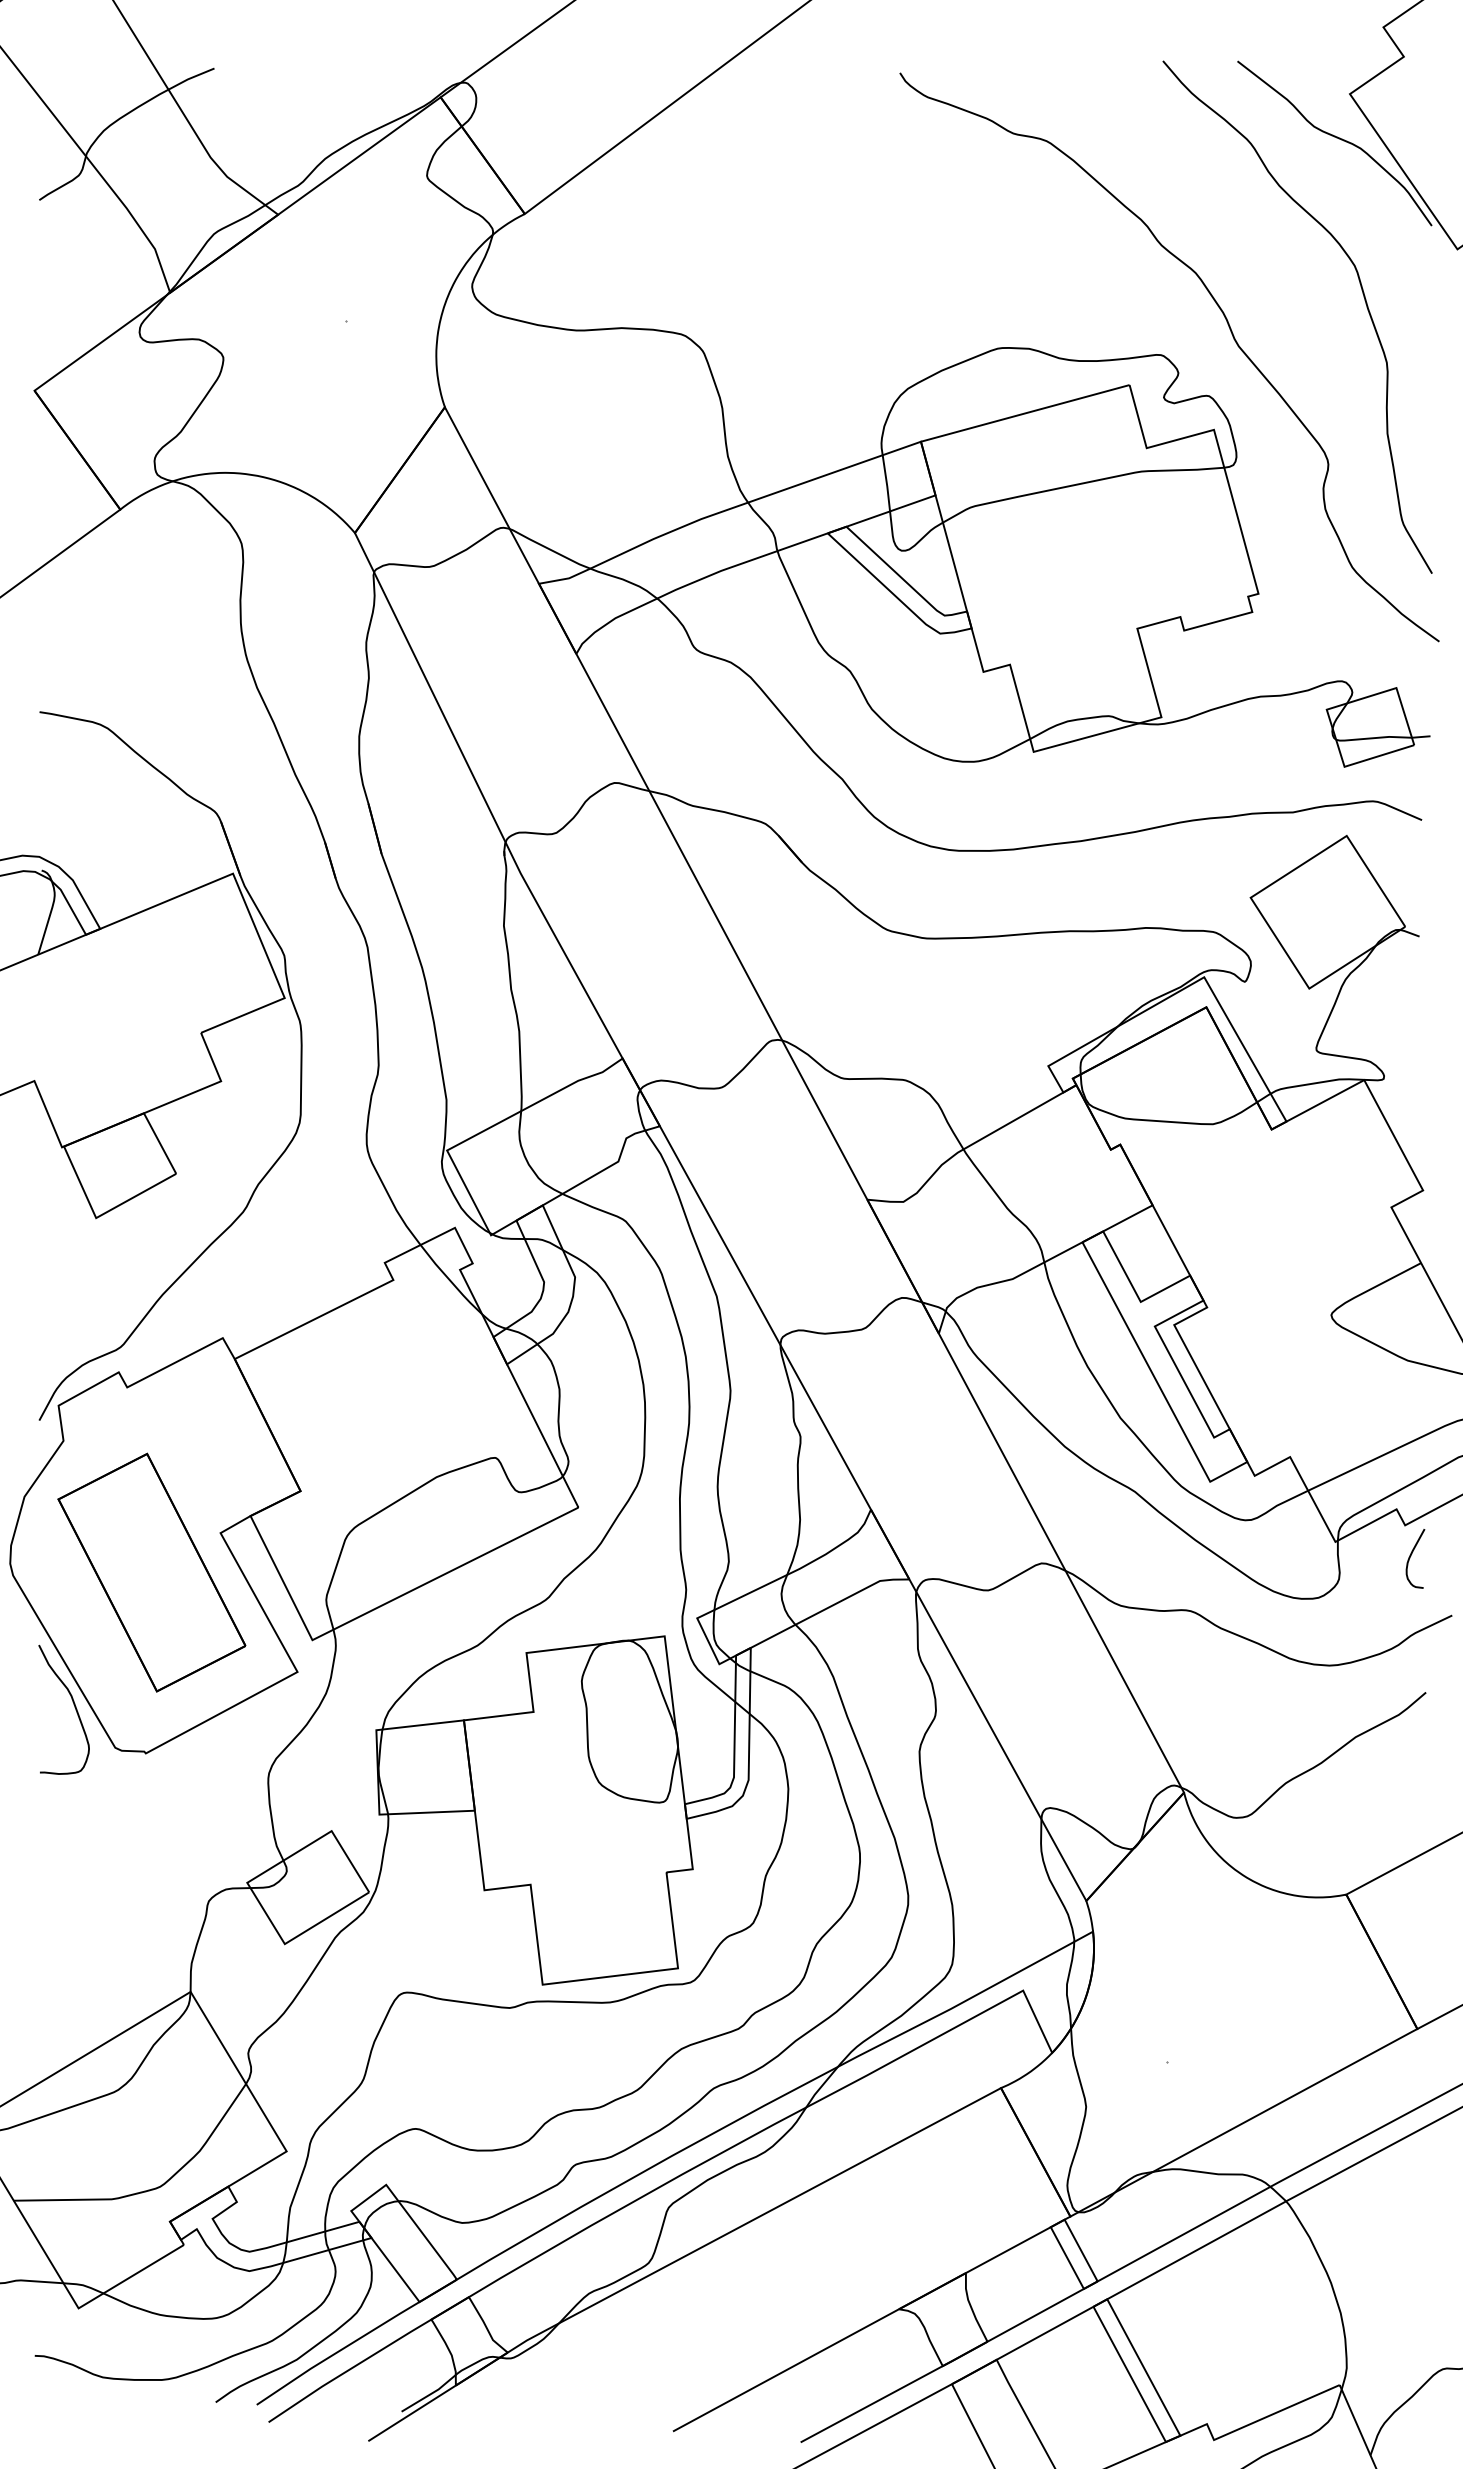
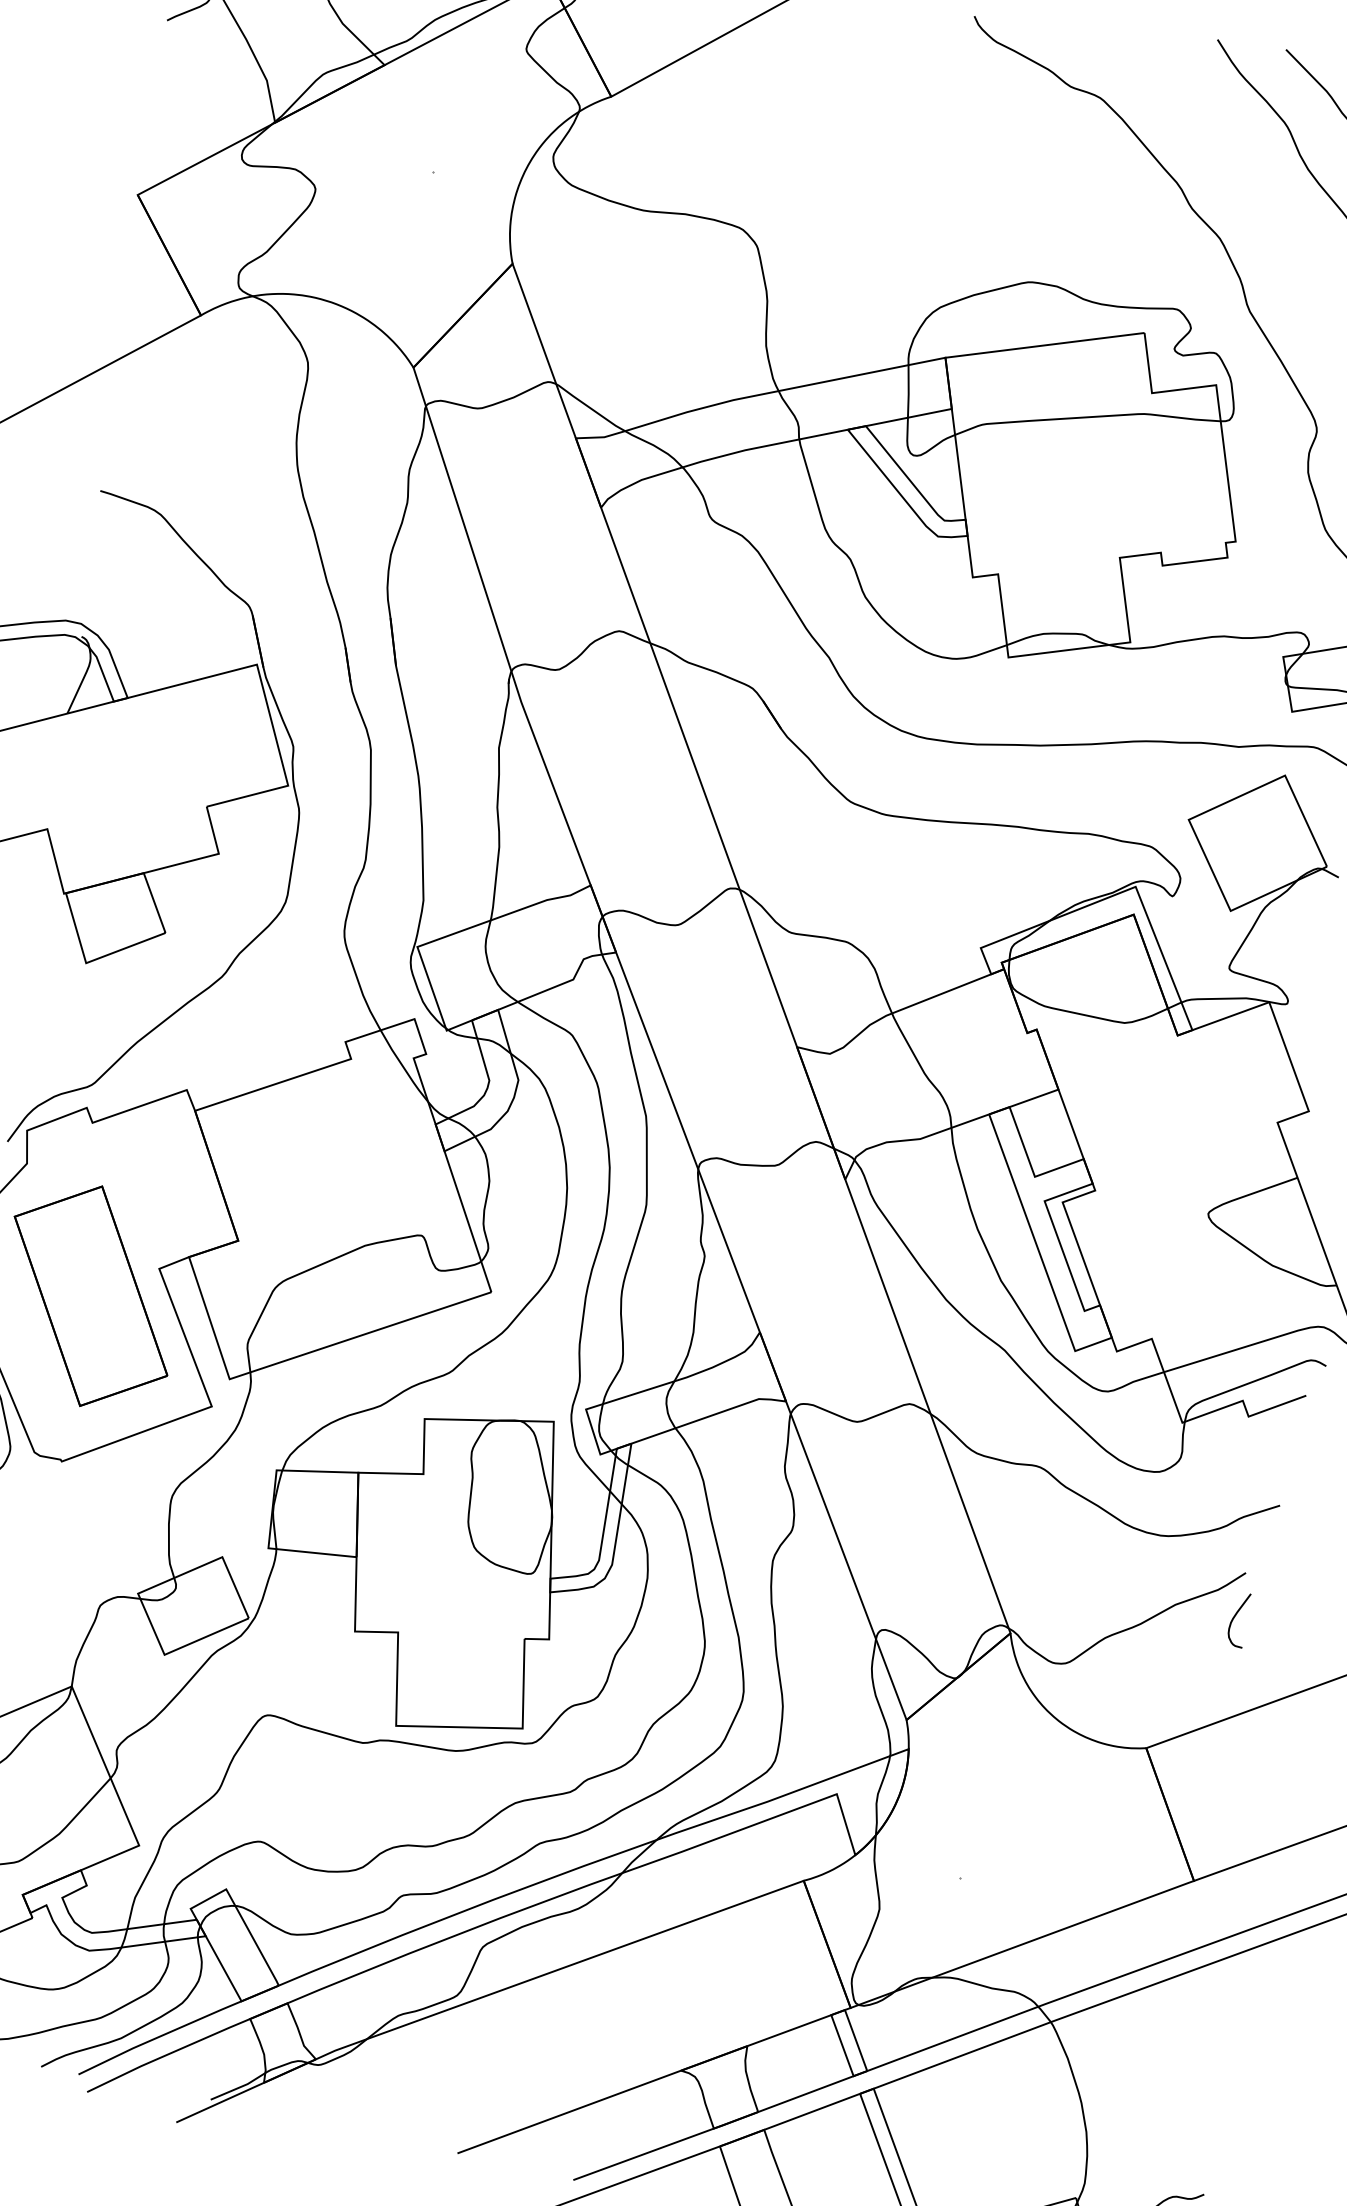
curve: (1411, 1556) -> (1235, 1617), moved

